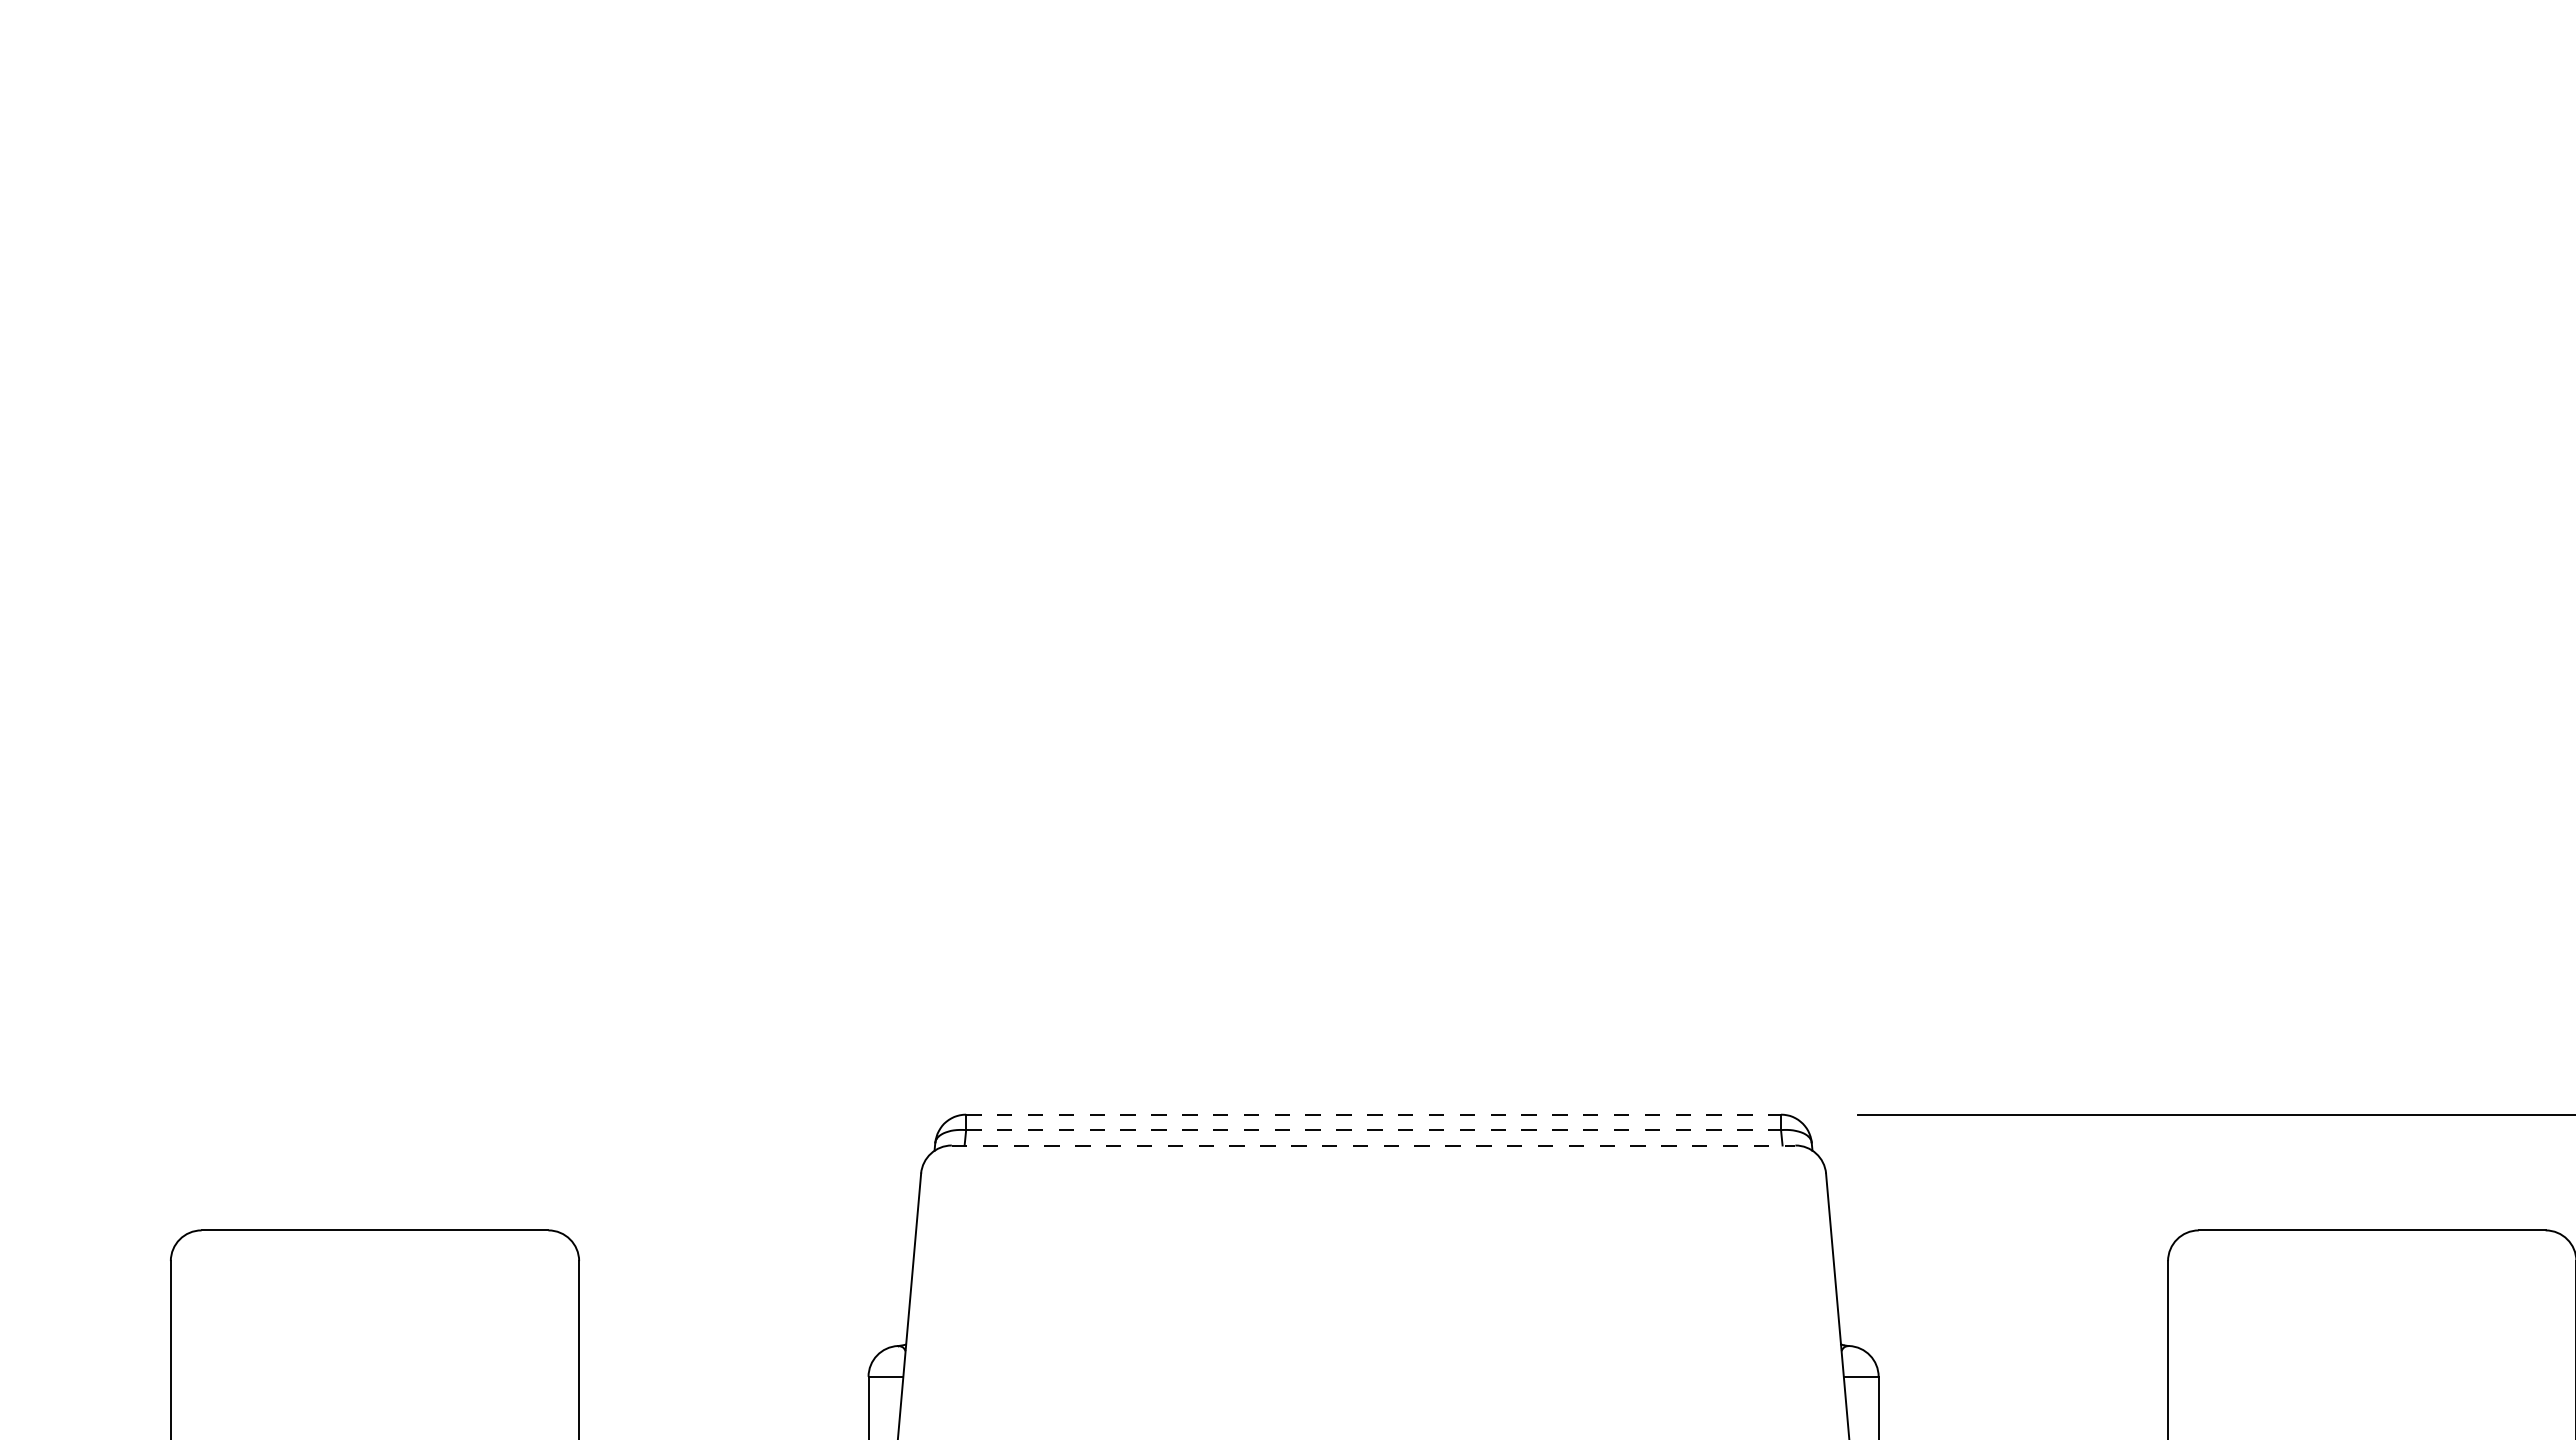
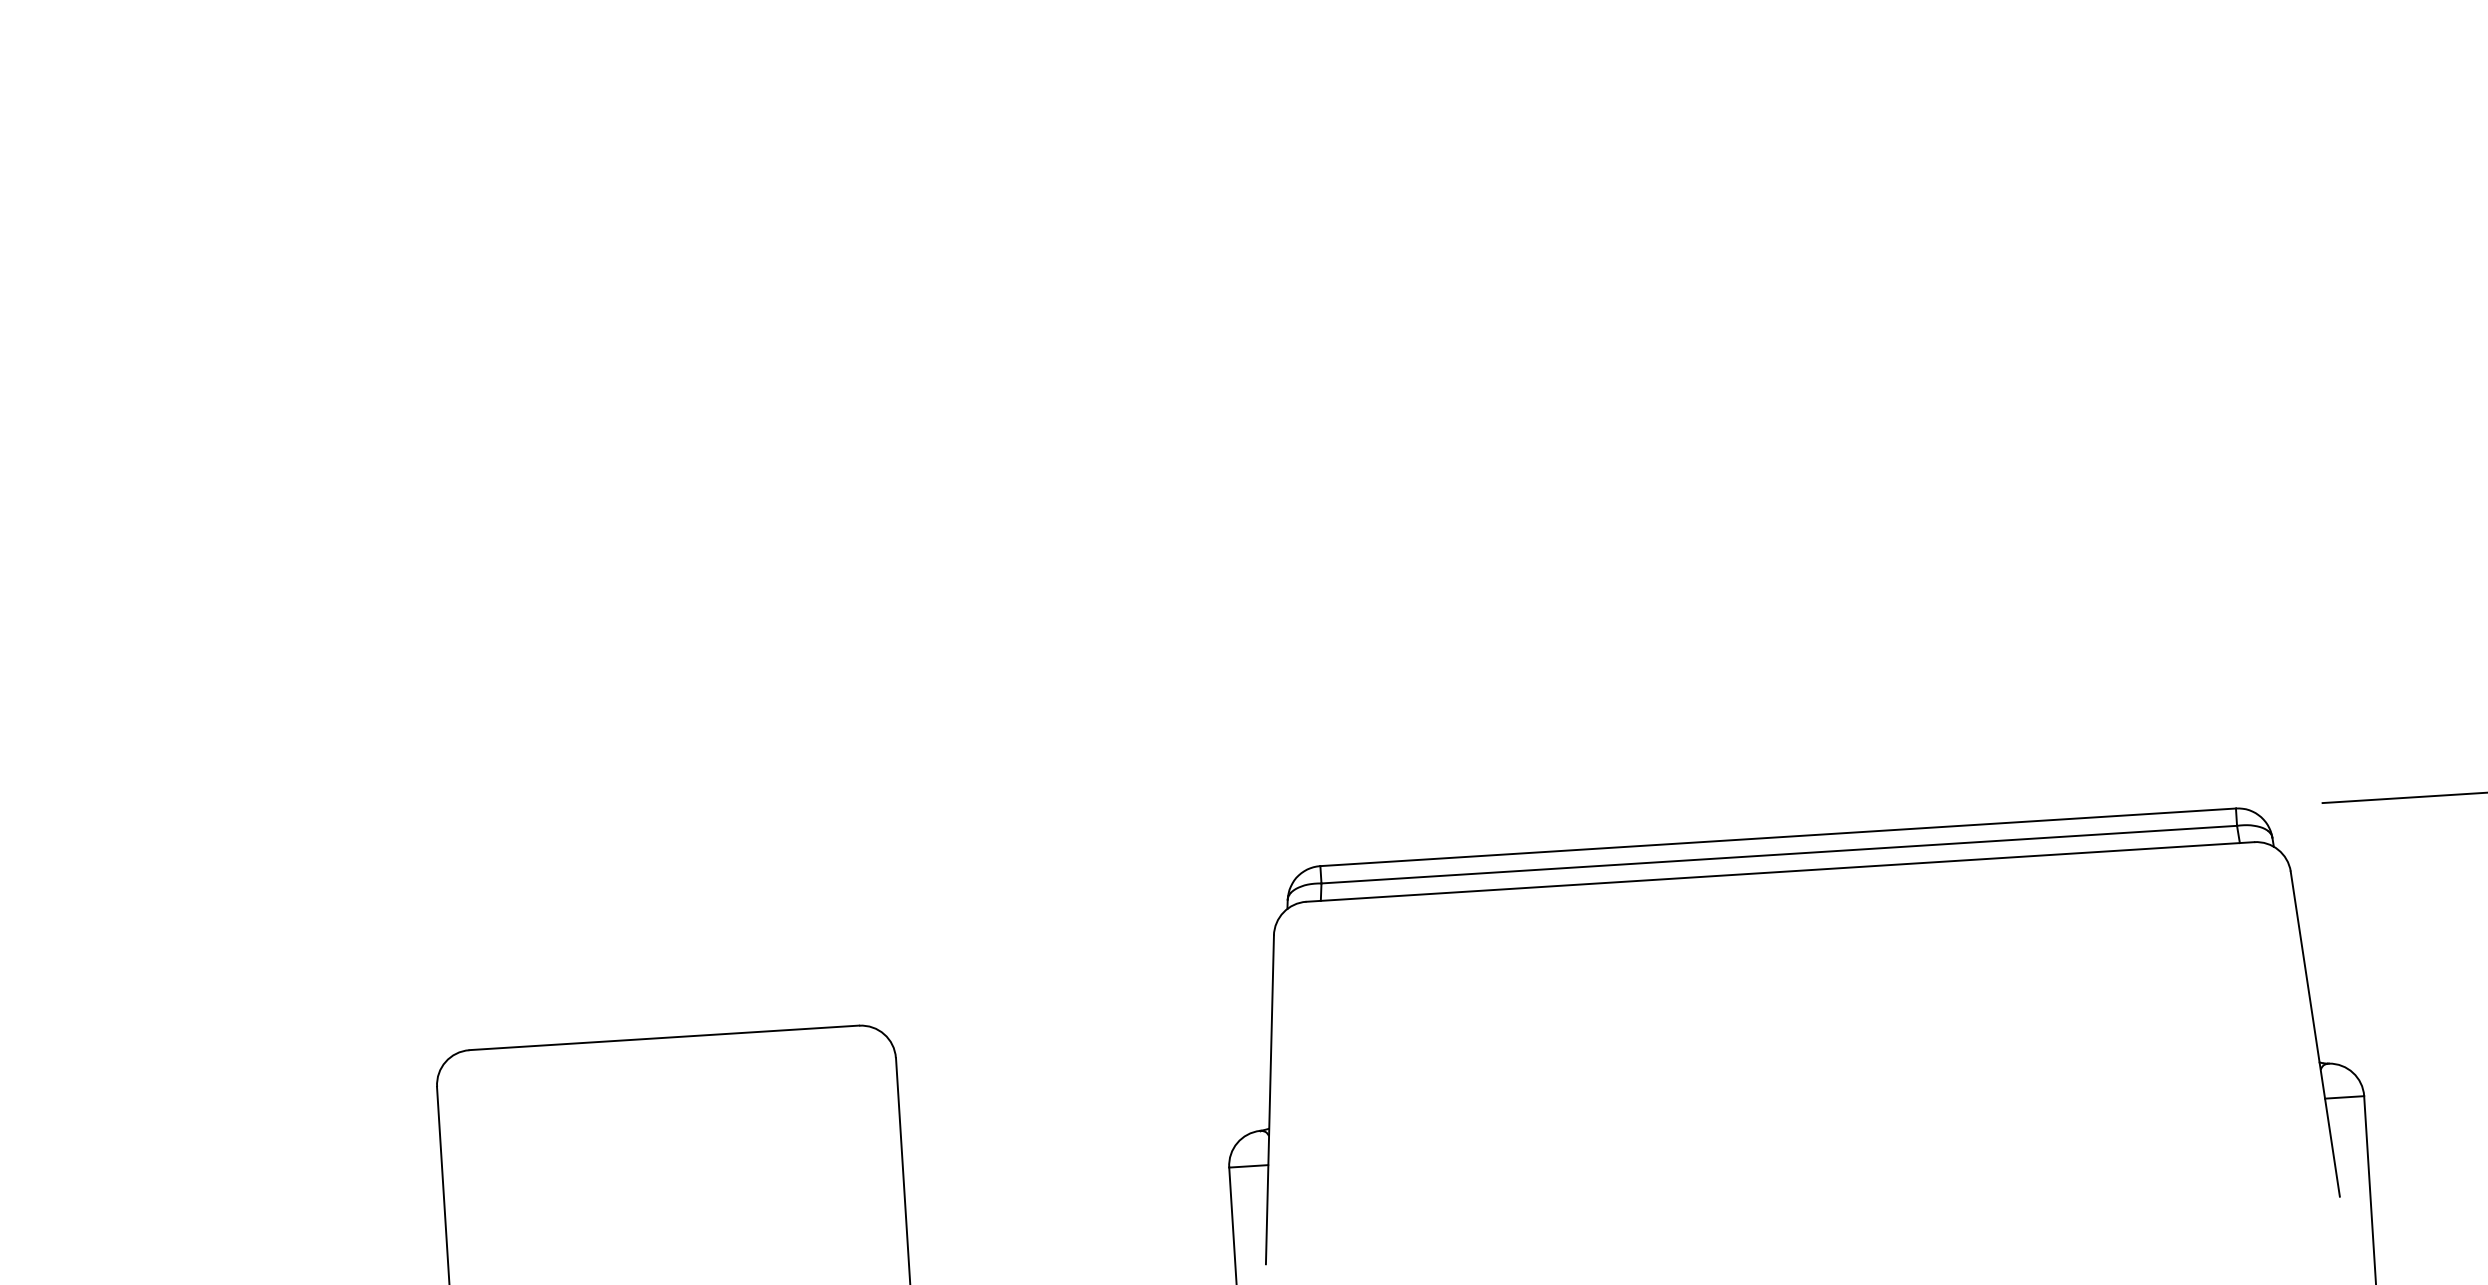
line: (1374, 1114) -> (1779, 837), dashed -> solid
line: (1374, 1130) -> (1780, 855), dashed -> solid
line: (1373, 1145) -> (1780, 871), dashed -> solid

